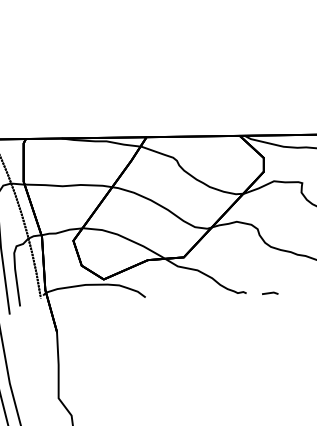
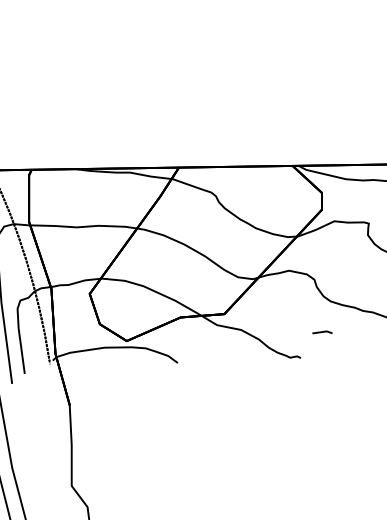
line: (270, 292) -> (322, 331), moved

